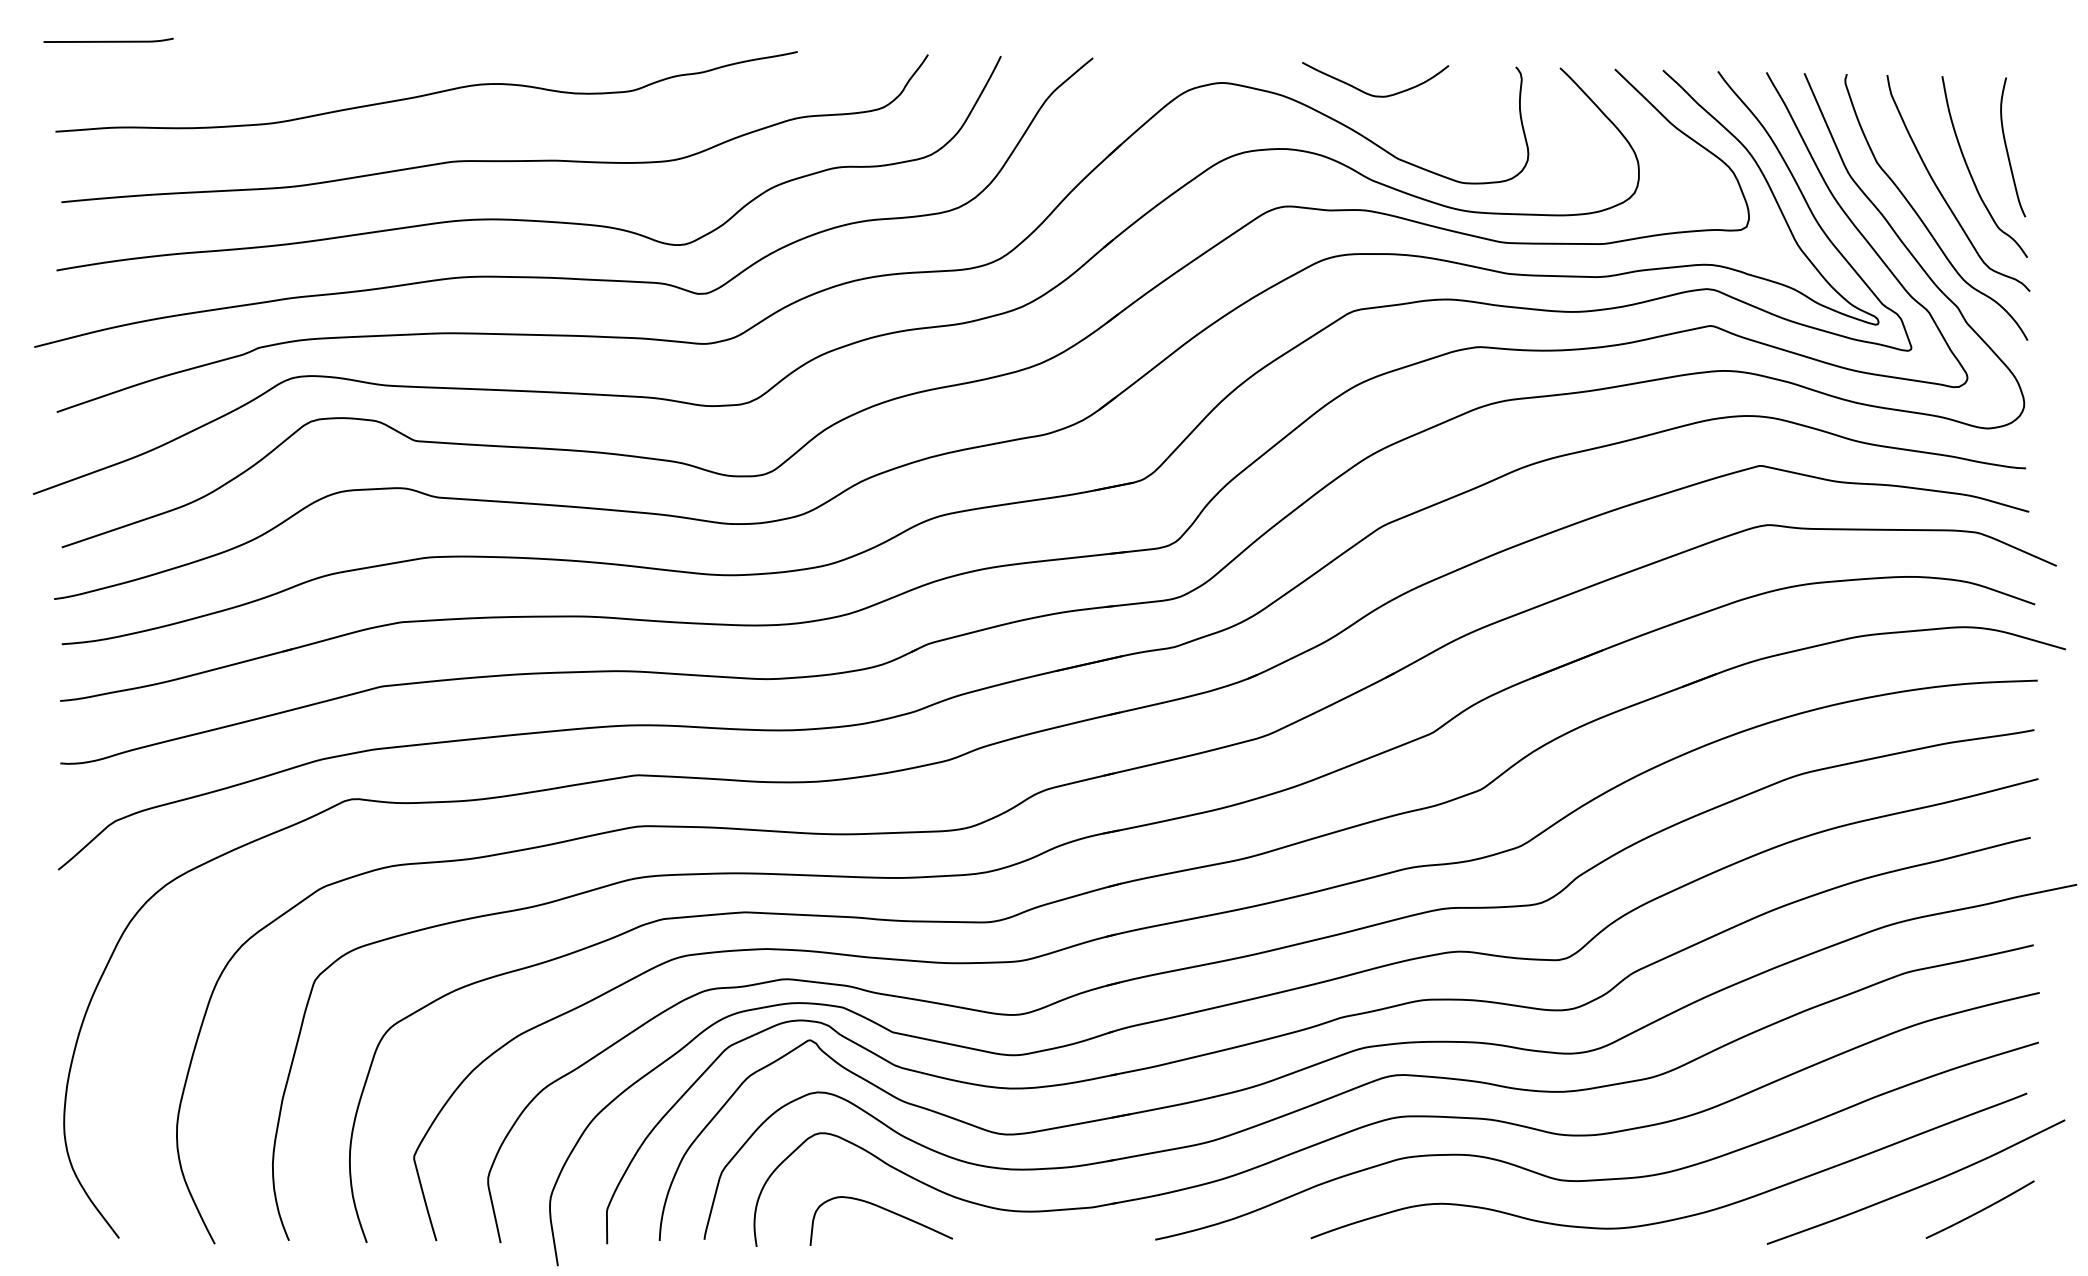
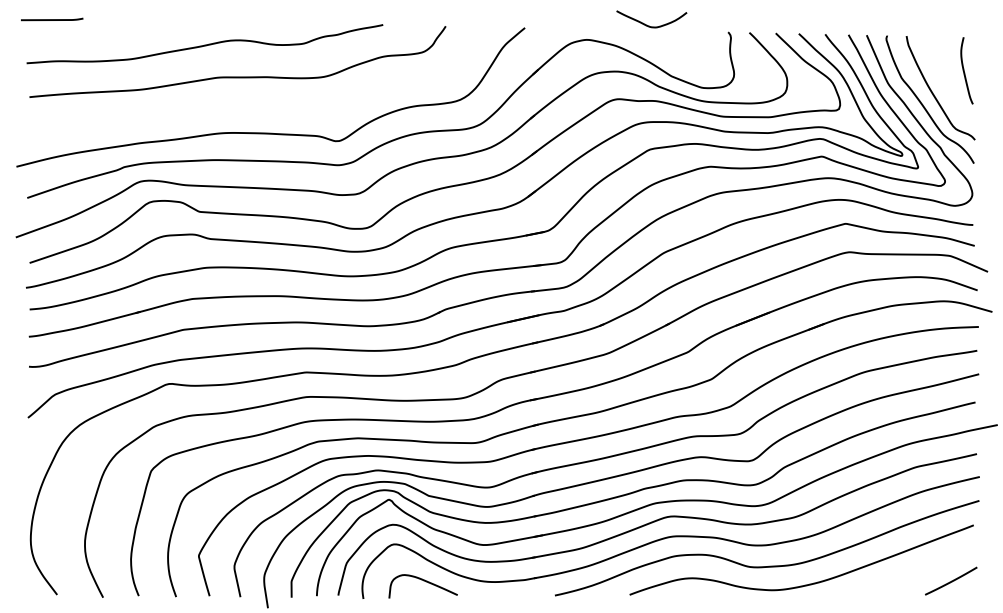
curve: (1370, 92) -> (649, 25), moved
curve: (1972, 173) -> (947, 83), removed
curve: (521, 217) -> (250, 104), removed
curve: (1916, 1185) -> (920, 569), removed

